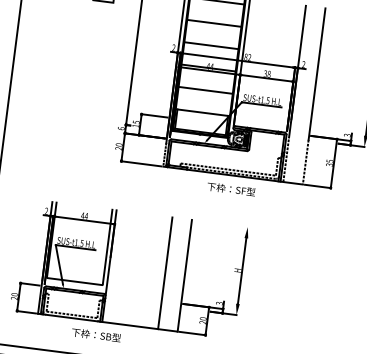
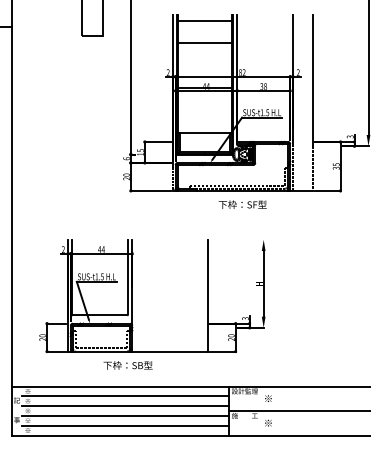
line: (210, 45) -> (204, 65), removed
line: (205, 90) -> (204, 110), removed
line: (165, 273) -> (188, 295), removed

